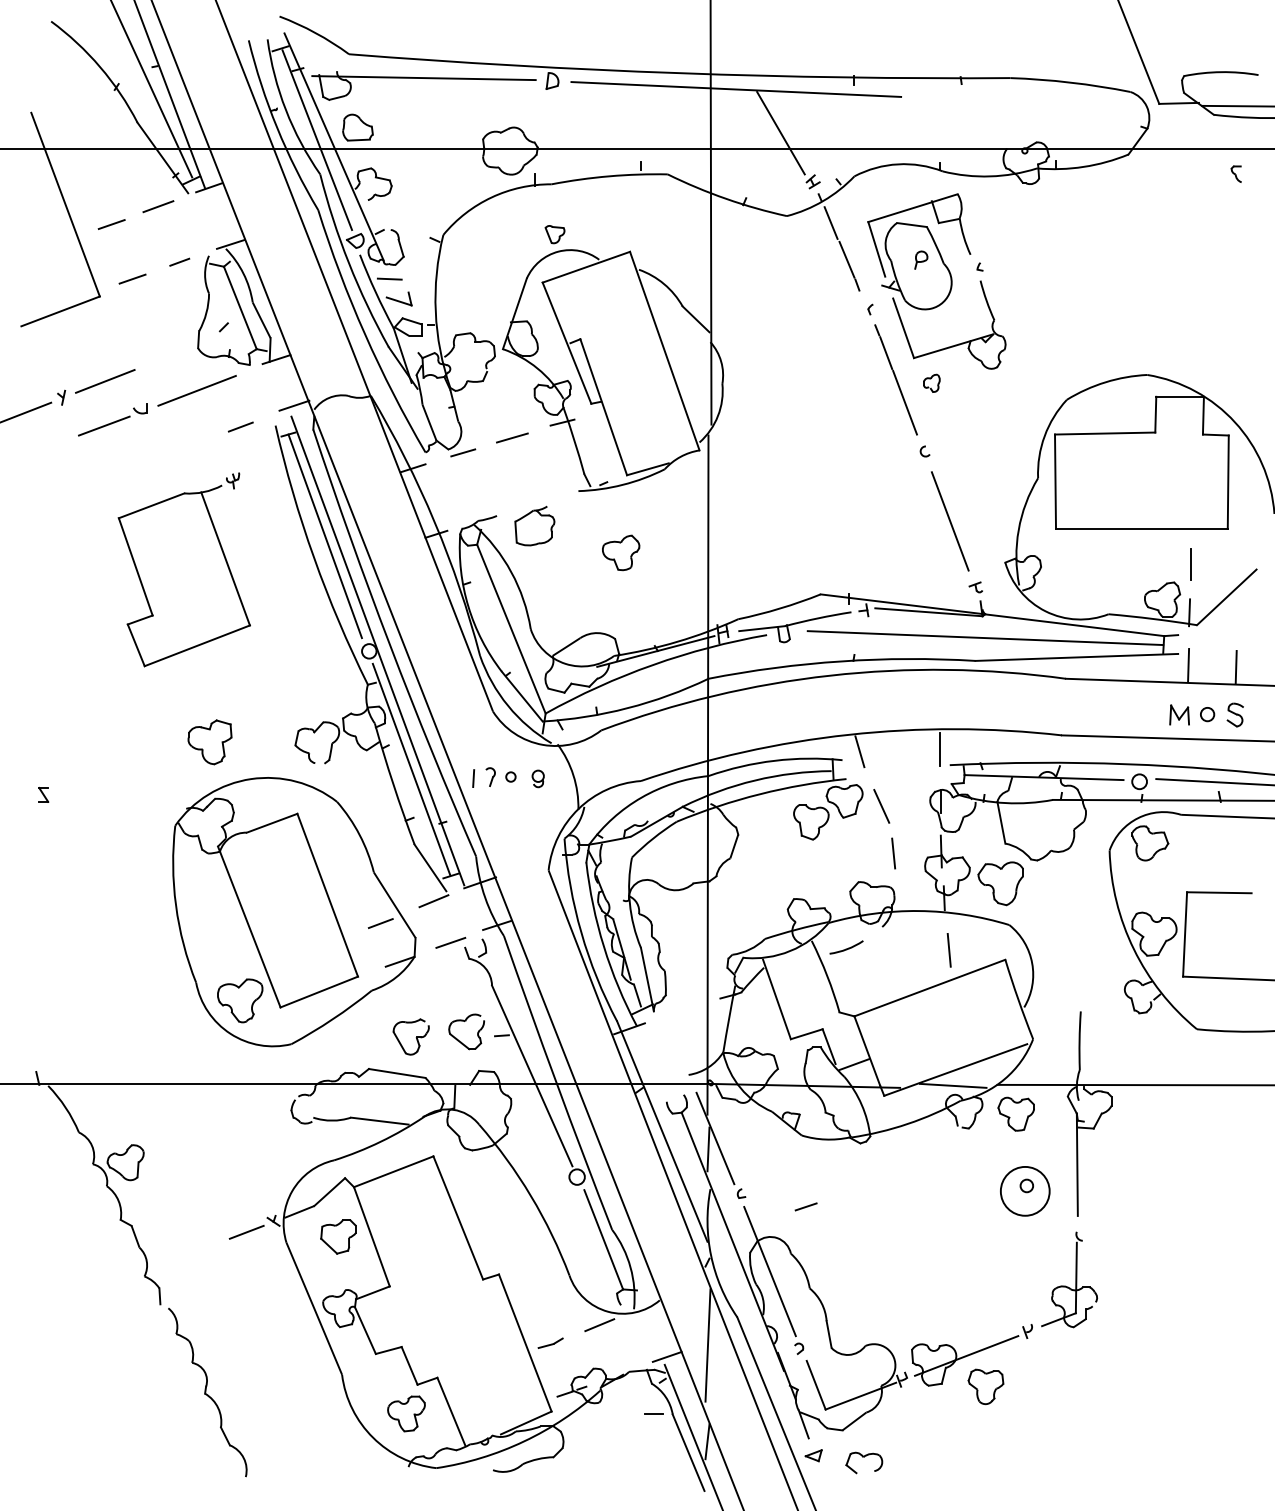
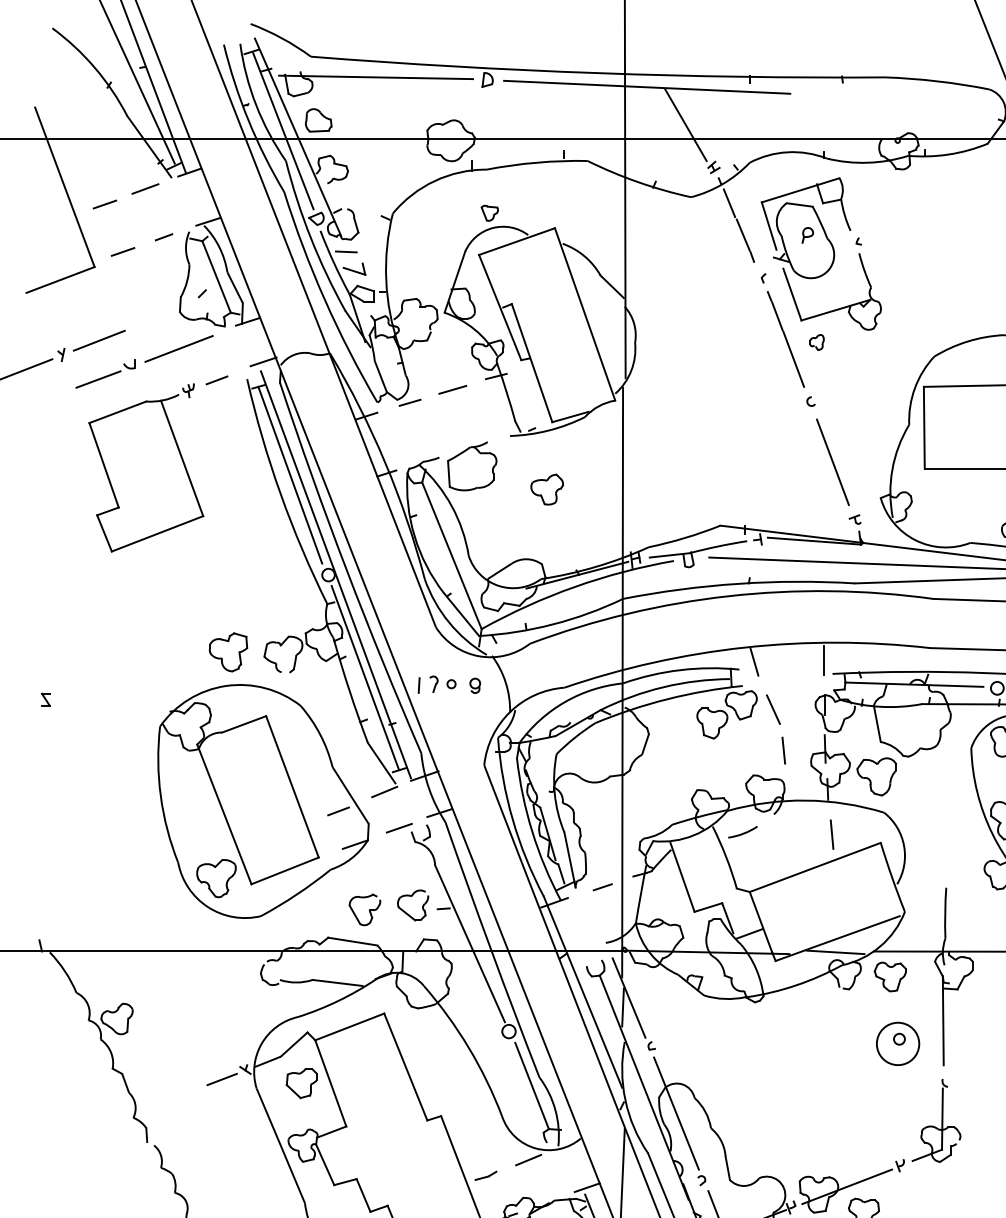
part: (534, 525) -> (471, 465), size x1.43
part: (183, 569) -> (145, 467), moved
part: (209, 742) -> (228, 652), moved
line: (805, 1206) -> (602, 886), moved

